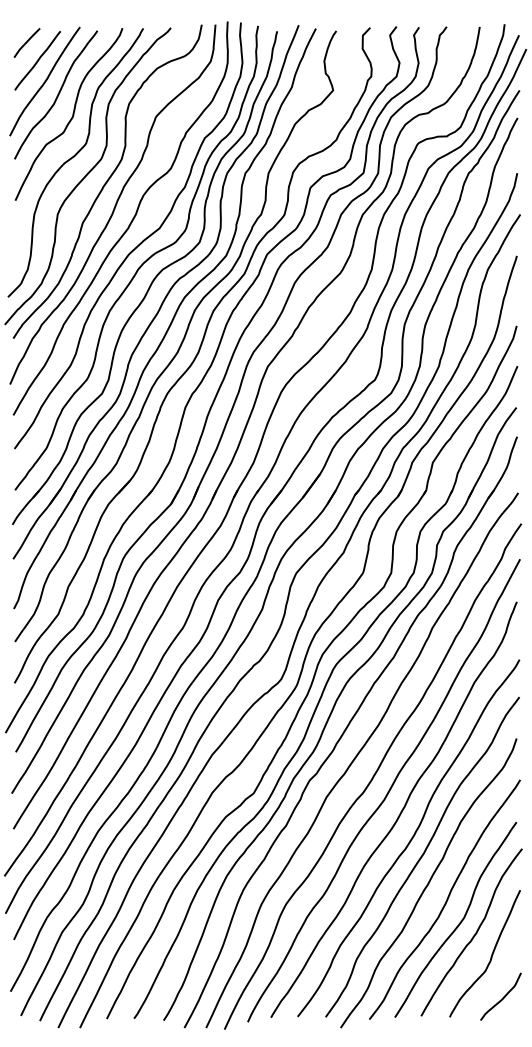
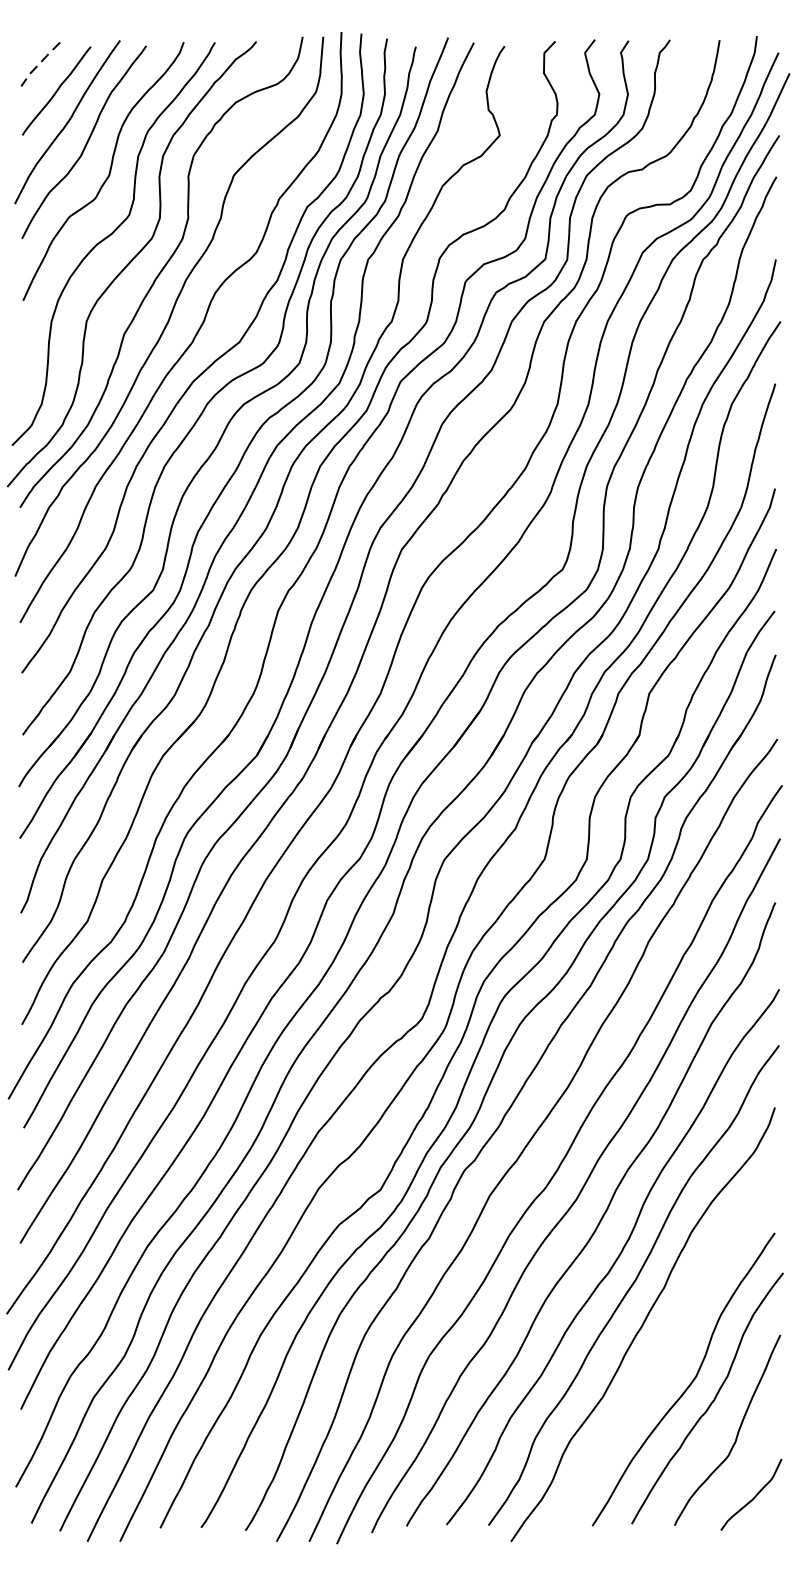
line: (26, 42) -> (39, 63), solid -> dashed
curve: (446, 899) -> (669, 1348), removed

